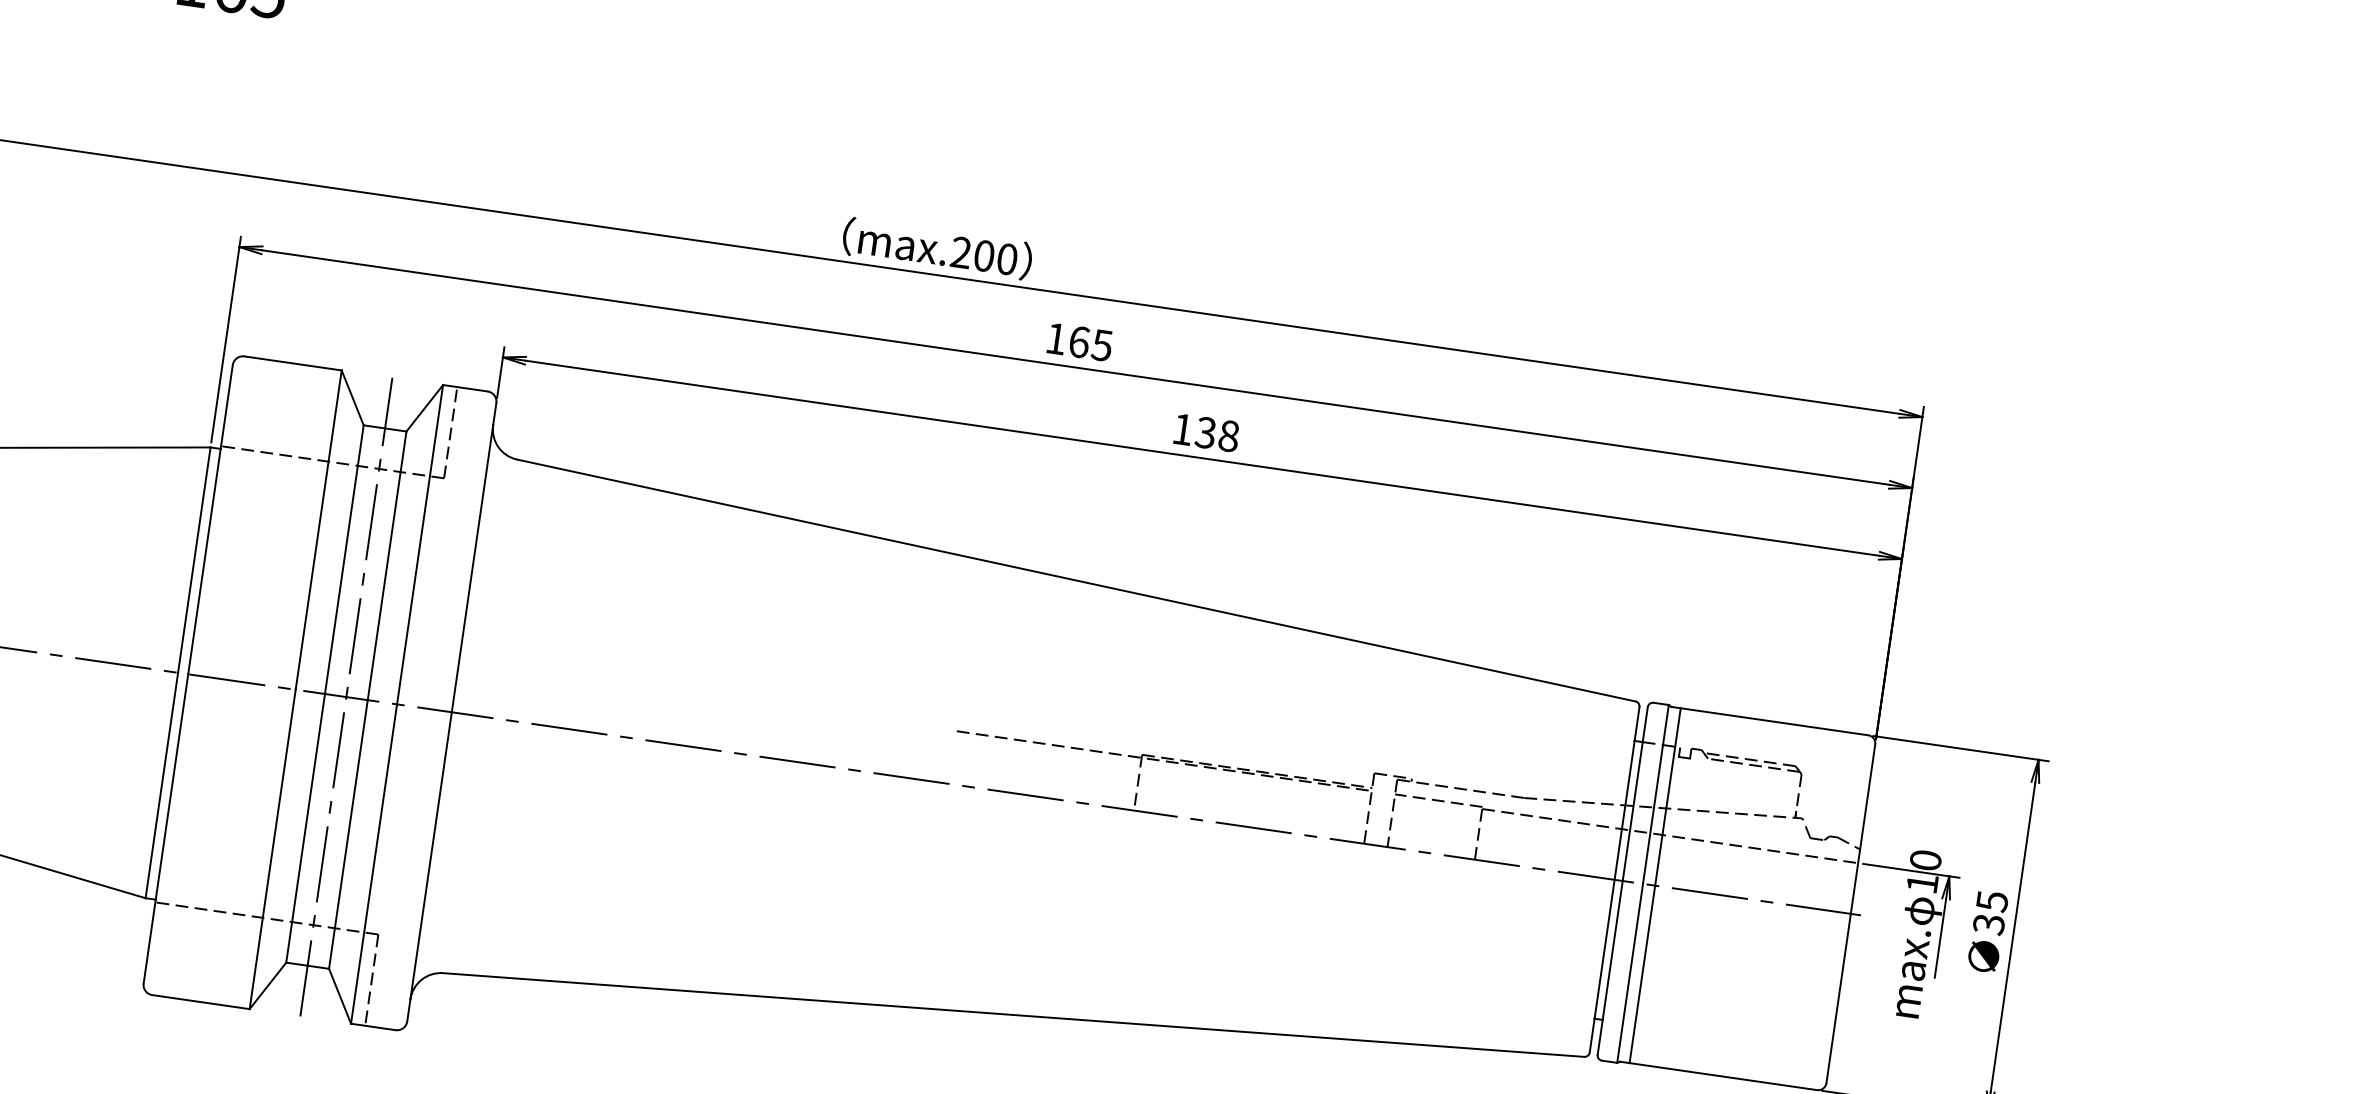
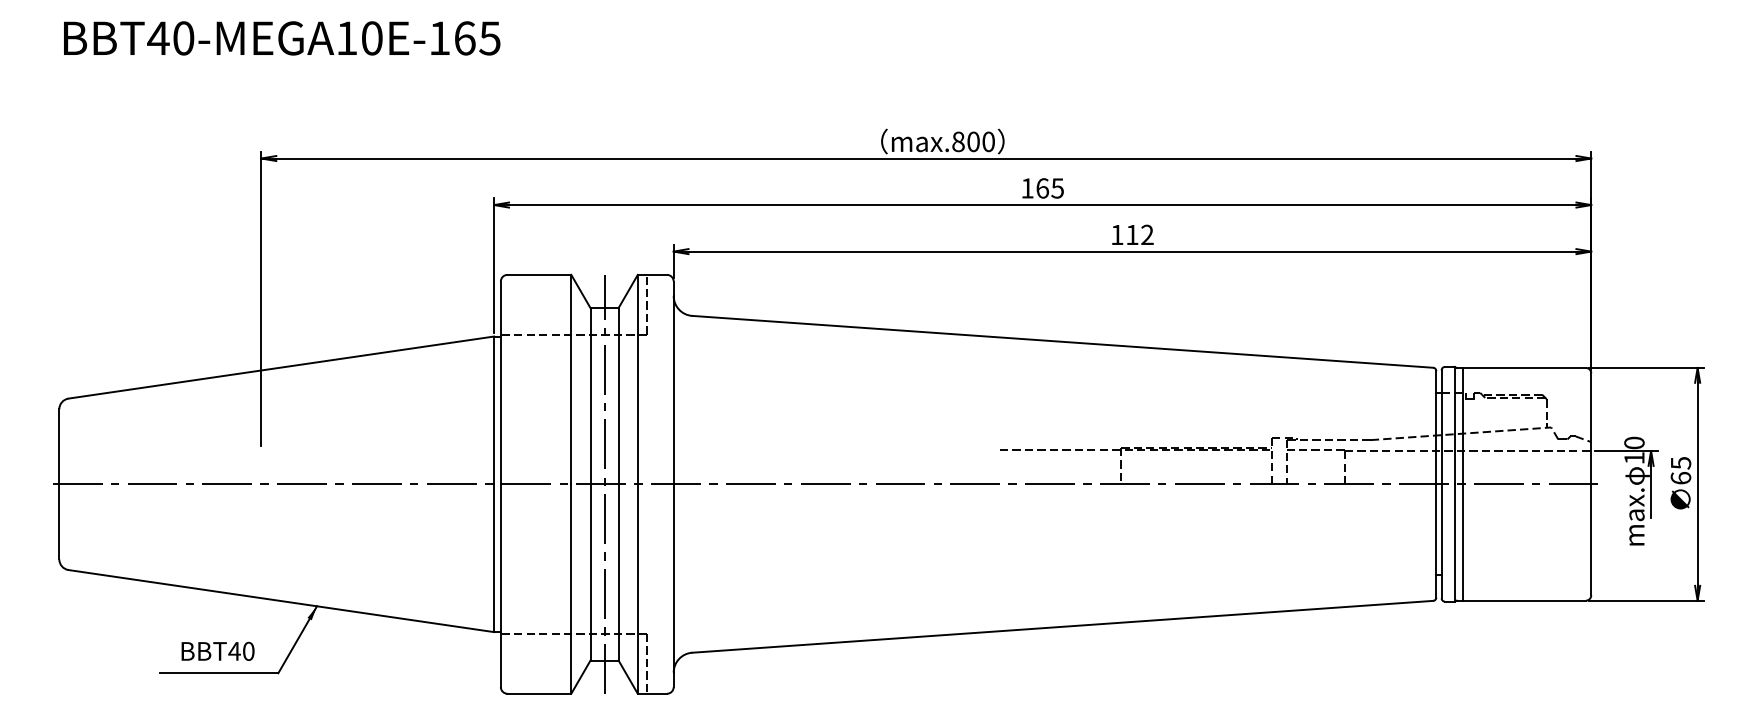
text: (961, 252) -> (958, 141), max.200 -> max.800
text: (1216, 433) -> (1139, 234), 138 -> 112
text: (1988, 924) -> (1680, 478), 35 -> 65

